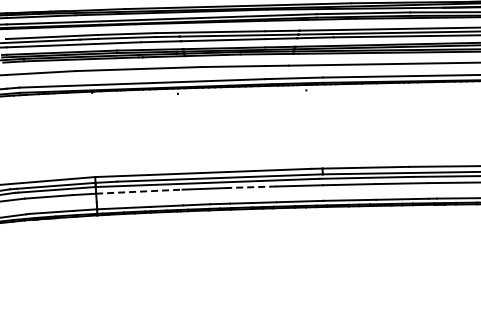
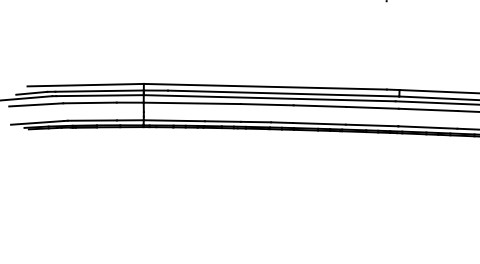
line: (252, 187) -> (319, 106), dashed -> solid
line: (139, 191) -> (192, 103), dashed -> solid

